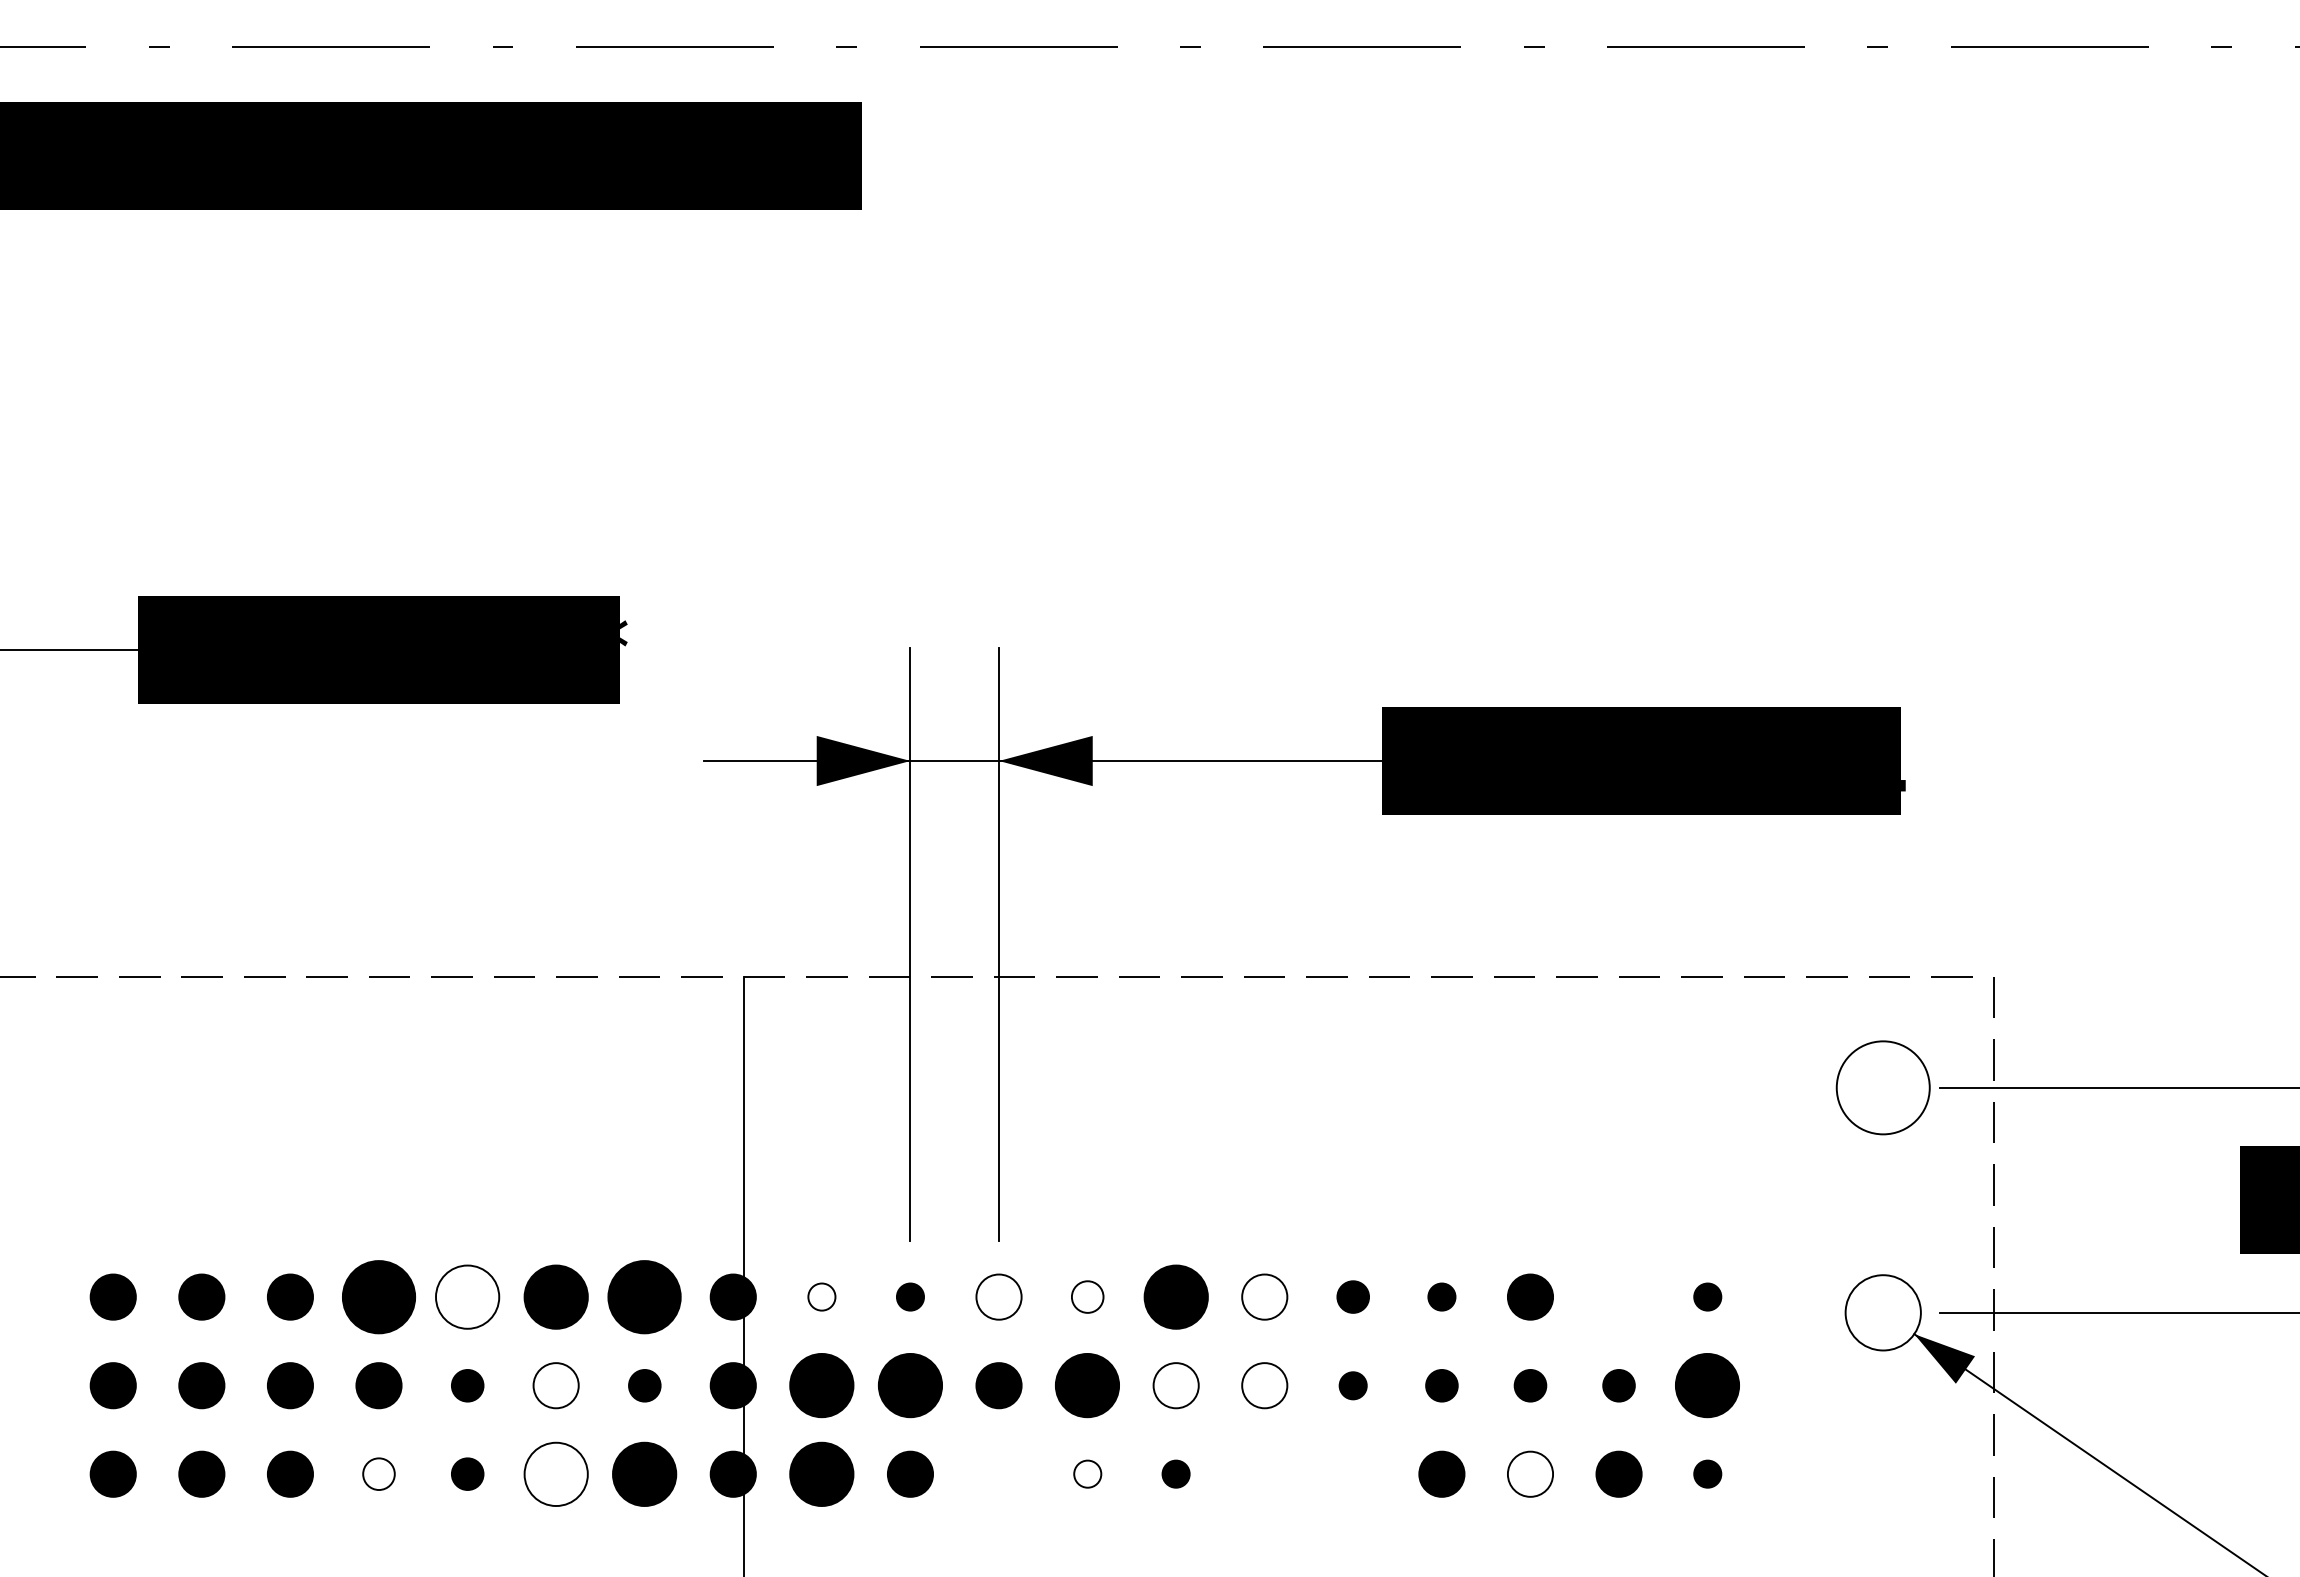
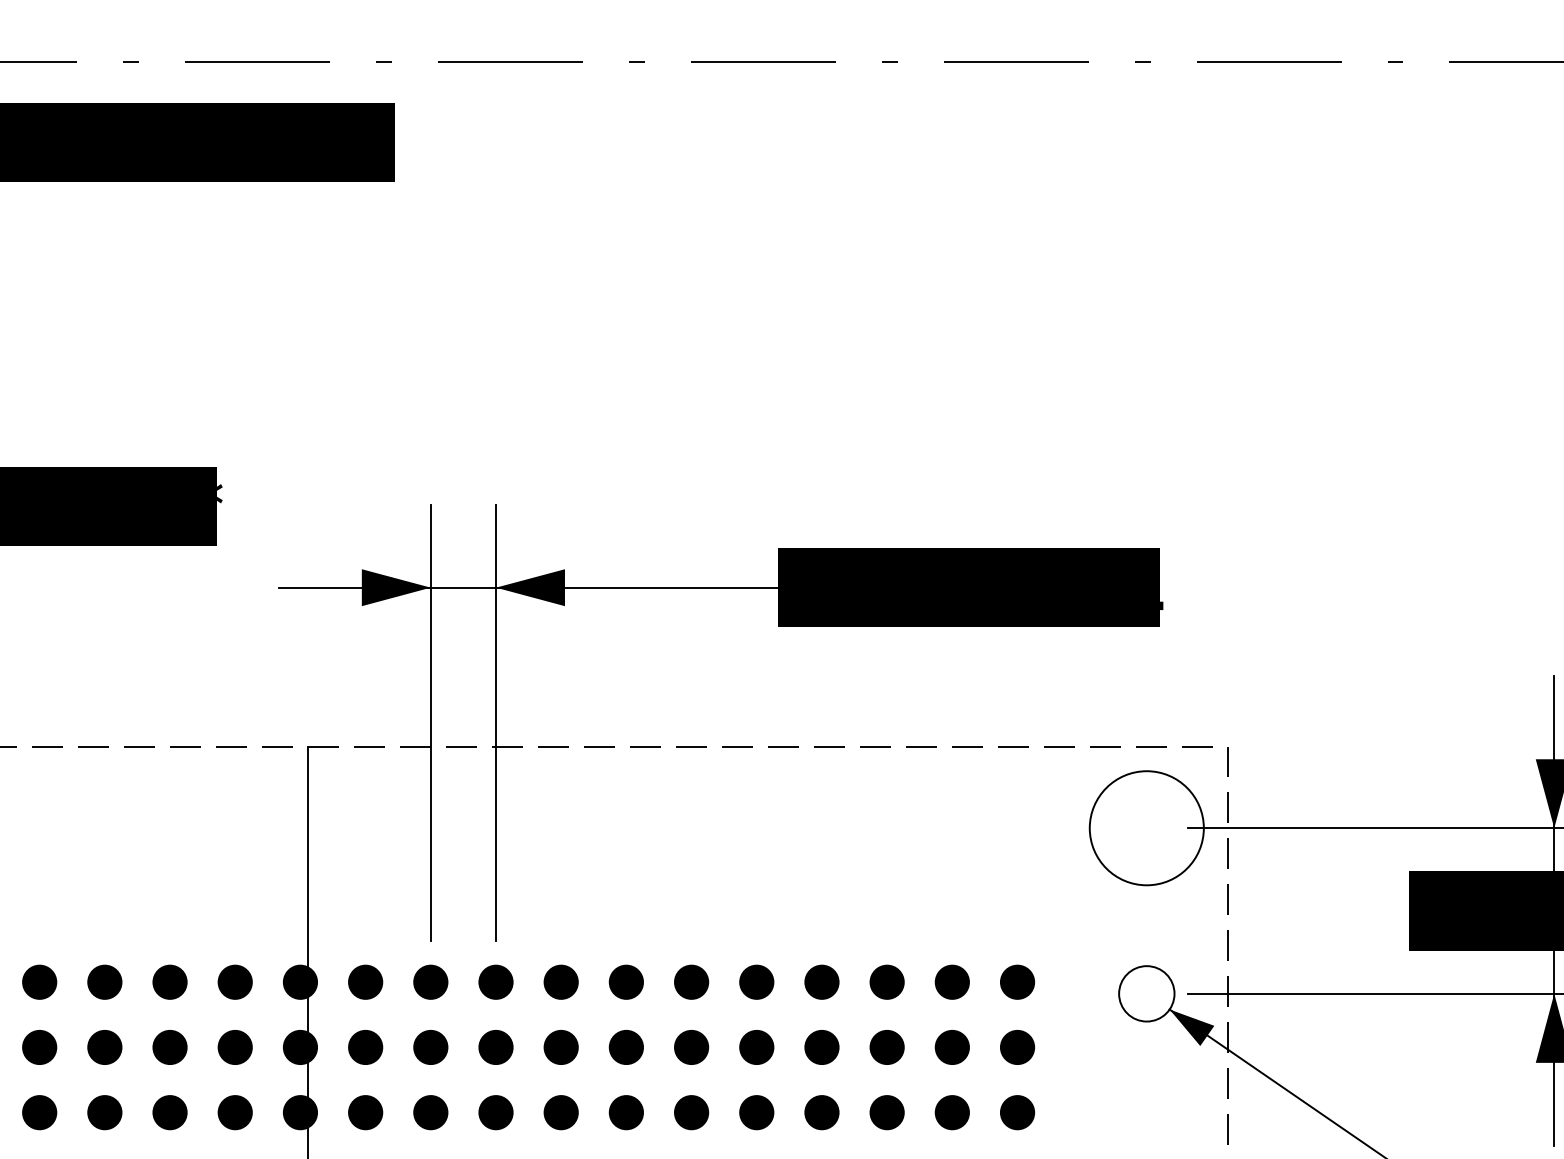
circle: (1882, 1087) -> (1146, 827), size x1.67
part: (378, 1296) -> (39, 981), size x0.62
part: (467, 1296) -> (104, 981), size x0.71
part: (555, 1296) -> (169, 981), size x0.71
part: (644, 1296) -> (235, 981), size x0.62
part: (821, 1296) -> (365, 981), size x1.67
part: (910, 1296) -> (430, 981), size x1.67
fill: (998, 1296) -> (495, 981), added
part: (1087, 1296) -> (561, 981), size x1.43
part: (1175, 1296) -> (625, 981), size x0.71
fill: (1264, 1296) -> (691, 981), added
part: (1352, 1296) -> (756, 981), size x1.43
part: (1441, 1296) -> (821, 981), size x1.67
part: (1618, 1296) -> (951, 981), added
part: (1707, 1296) -> (1017, 981), size x1.67
part: (467, 1385) -> (104, 1047), size x1.43
fill: (555, 1385) -> (169, 1047), added
part: (644, 1385) -> (235, 1047), size x1.43
part: (821, 1385) -> (365, 1047), size x0.71
part: (910, 1385) -> (430, 1047), size x0.71
part: (1087, 1385) -> (561, 1047), size x0.71
fill: (1175, 1385) -> (625, 1047), added
fill: (1264, 1385) -> (691, 1047), added
part: (1352, 1385) -> (756, 1047), size x1.67
part: (1441, 1385) -> (821, 1047), size x1.43
part: (1530, 1385) -> (887, 1047), size x1.43
part: (1618, 1385) -> (951, 1047), size x1.43
part: (1707, 1385) -> (1017, 1047), size x0.71
part: (378, 1473) -> (39, 1112), size x1.43
part: (467, 1473) -> (104, 1112), size x1.43
part: (555, 1473) -> (169, 1112), size x0.71
part: (644, 1473) -> (235, 1112), size x0.71
part: (821, 1473) -> (365, 1112), size x0.71
part: (998, 1473) -> (495, 1112), added
part: (1087, 1473) -> (561, 1112), size x1.67
part: (1175, 1473) -> (625, 1112), size x1.67
part: (1264, 1473) -> (691, 1112), added
part: (1352, 1473) -> (756, 1112), added
fill: (1530, 1473) -> (887, 1112), added
part: (1707, 1473) -> (1017, 1112), size x1.67

